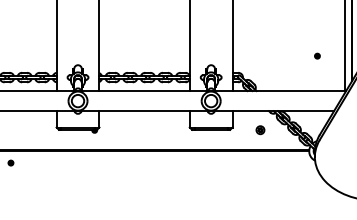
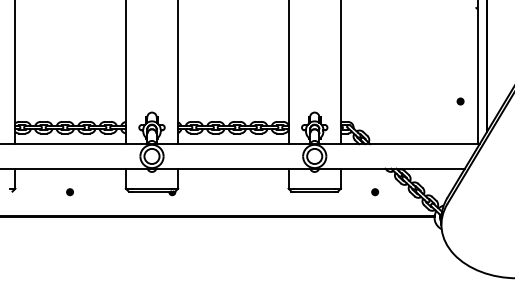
part: (317, 56) -> (460, 101), moved
part: (260, 130) -> (375, 192), size x0.62
part: (10, 163) -> (69, 192), moved

